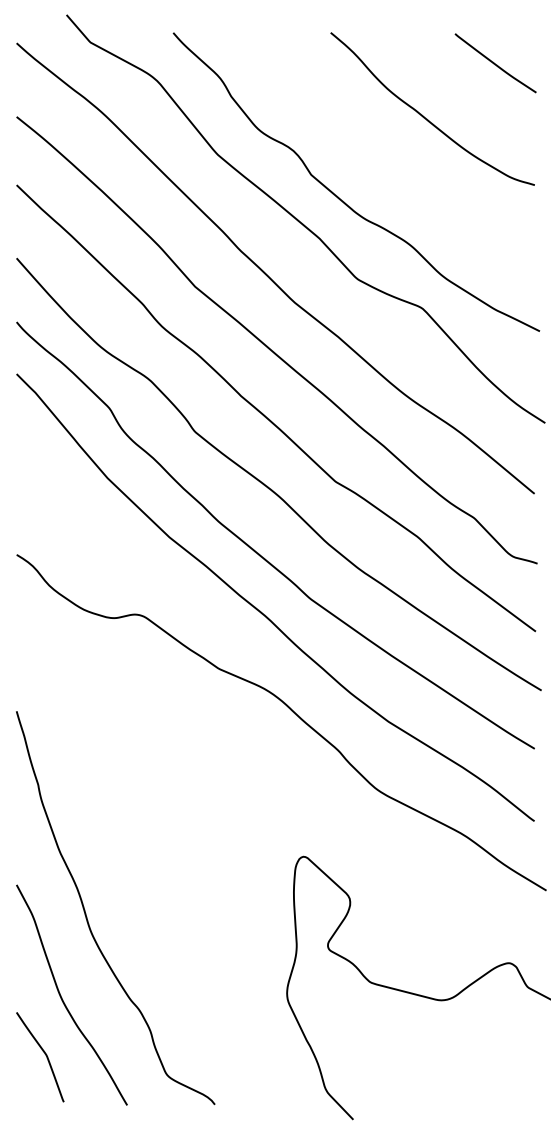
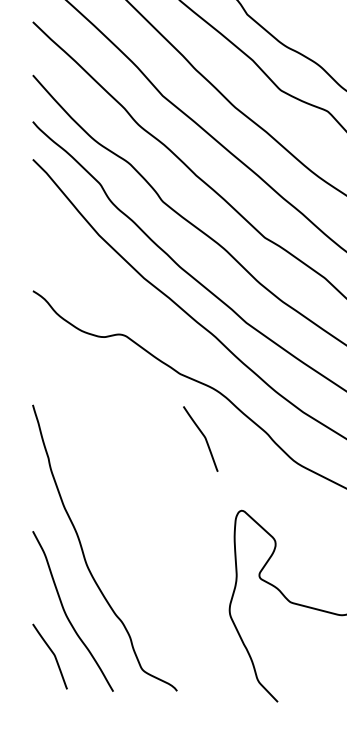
curve: (251, 755) -> (203, 437), added

